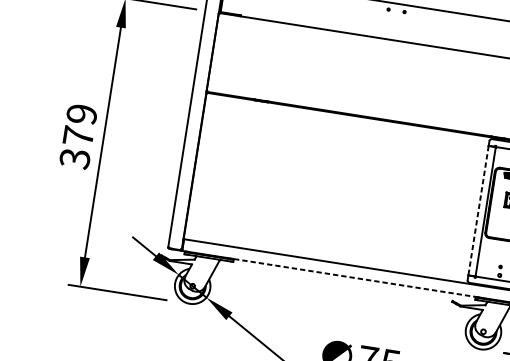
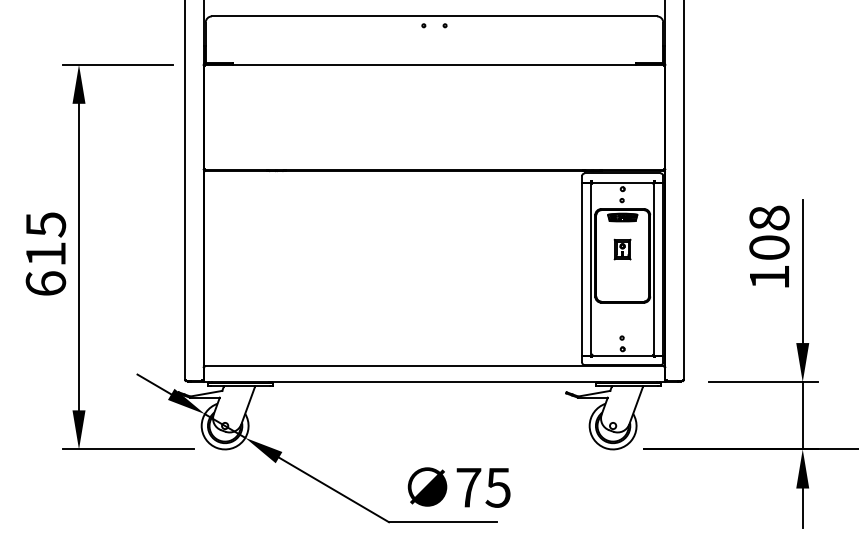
text: (78, 136) -> (45, 254), 379 -> 615
line: (478, 210) -> (581, 269), dashed -> solid
line: (354, 278) -> (434, 382), dashed -> solid

